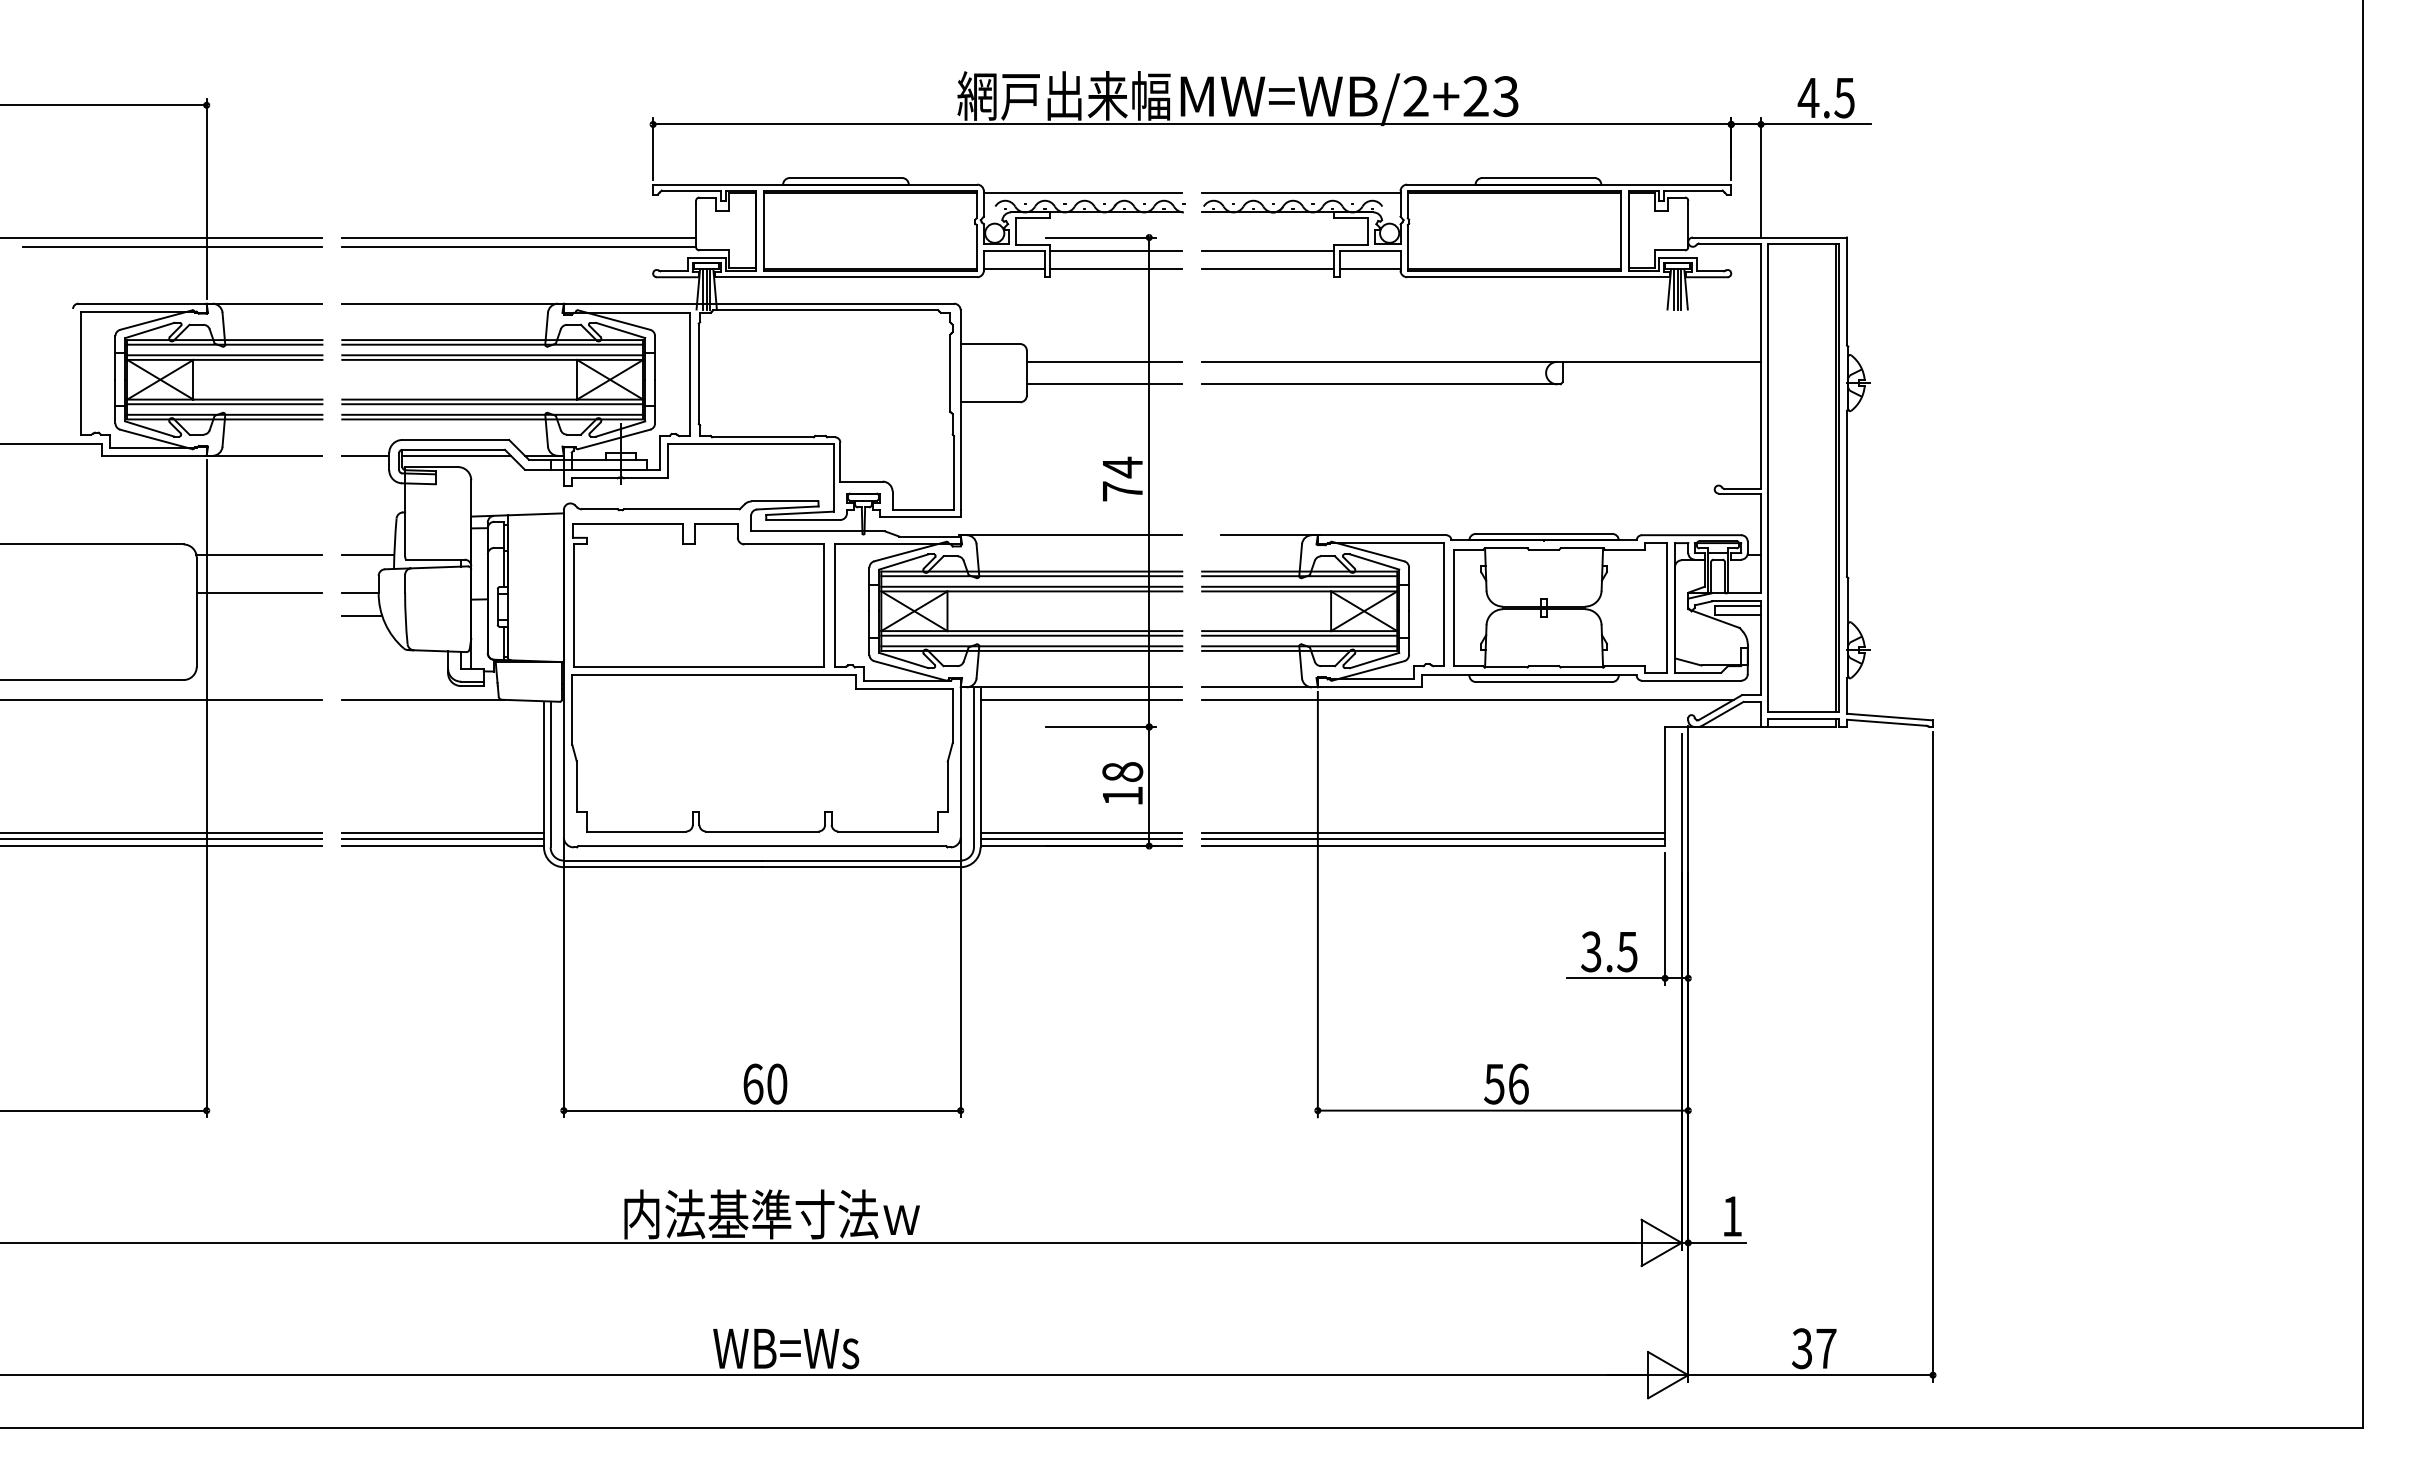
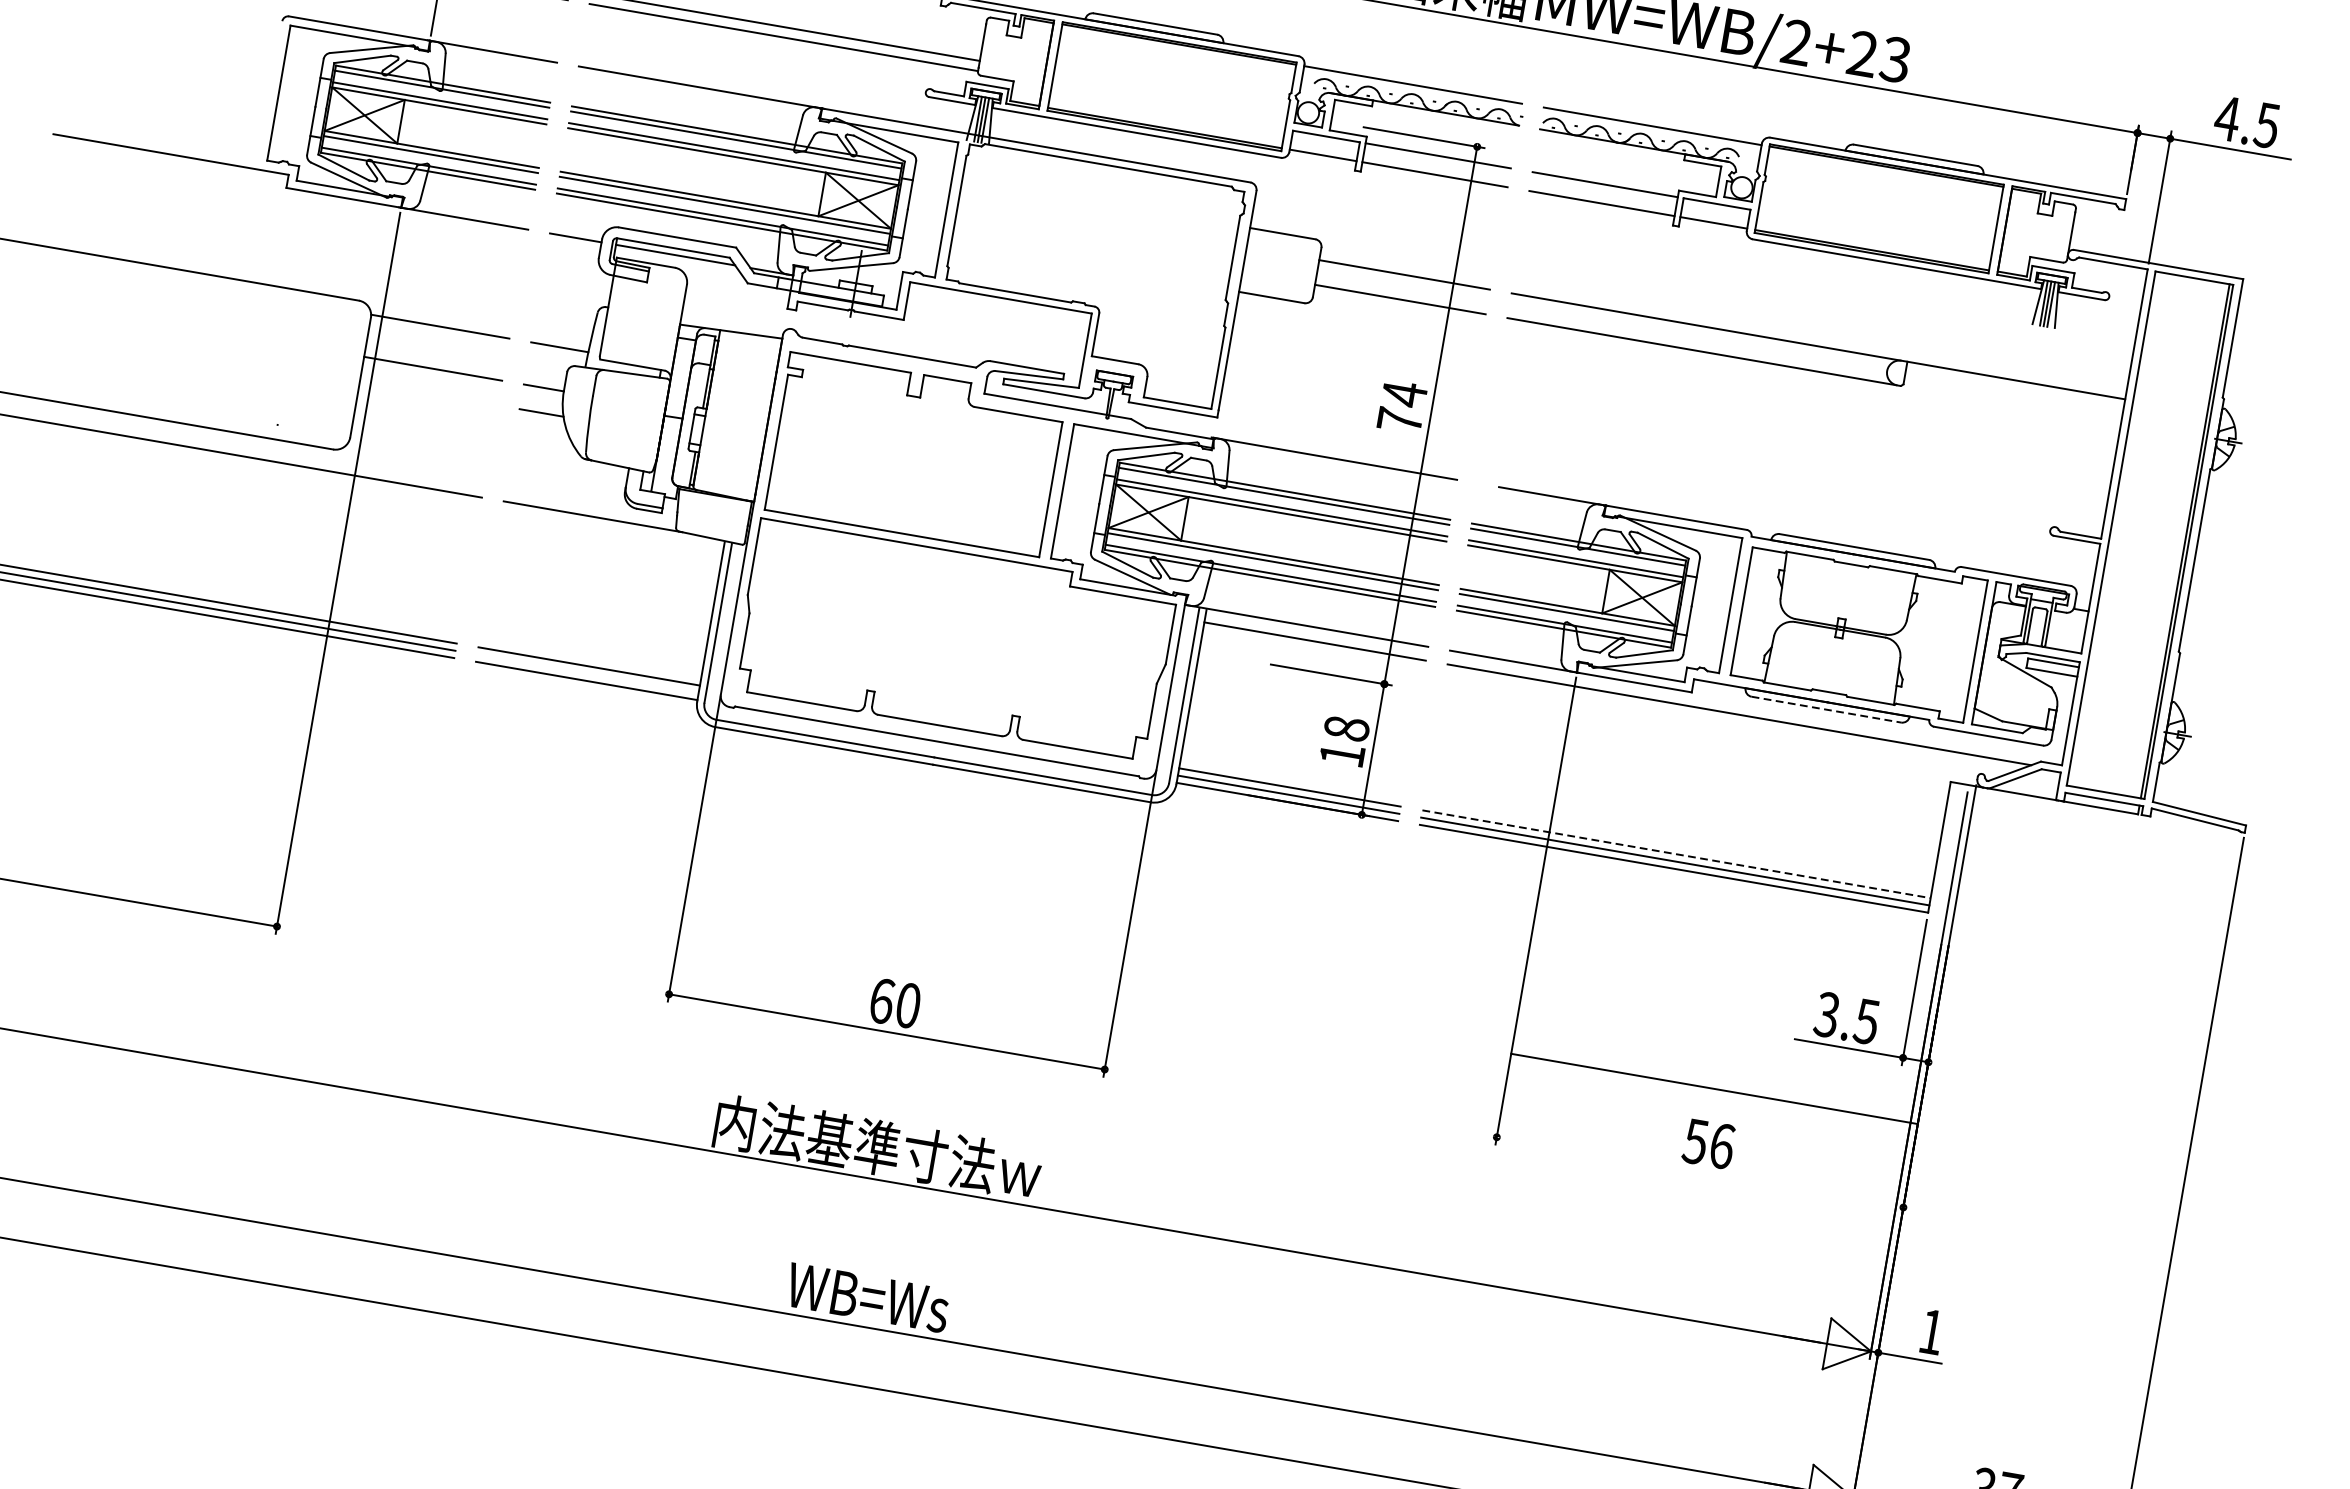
line: (1544, 682) -> (1826, 710), solid -> dashed
line: (1434, 832) -> (1677, 854), solid -> dashed
line: (443, 839) -> (588, 673), removed
line: (1502, 1110) -> (1713, 1088), moved

